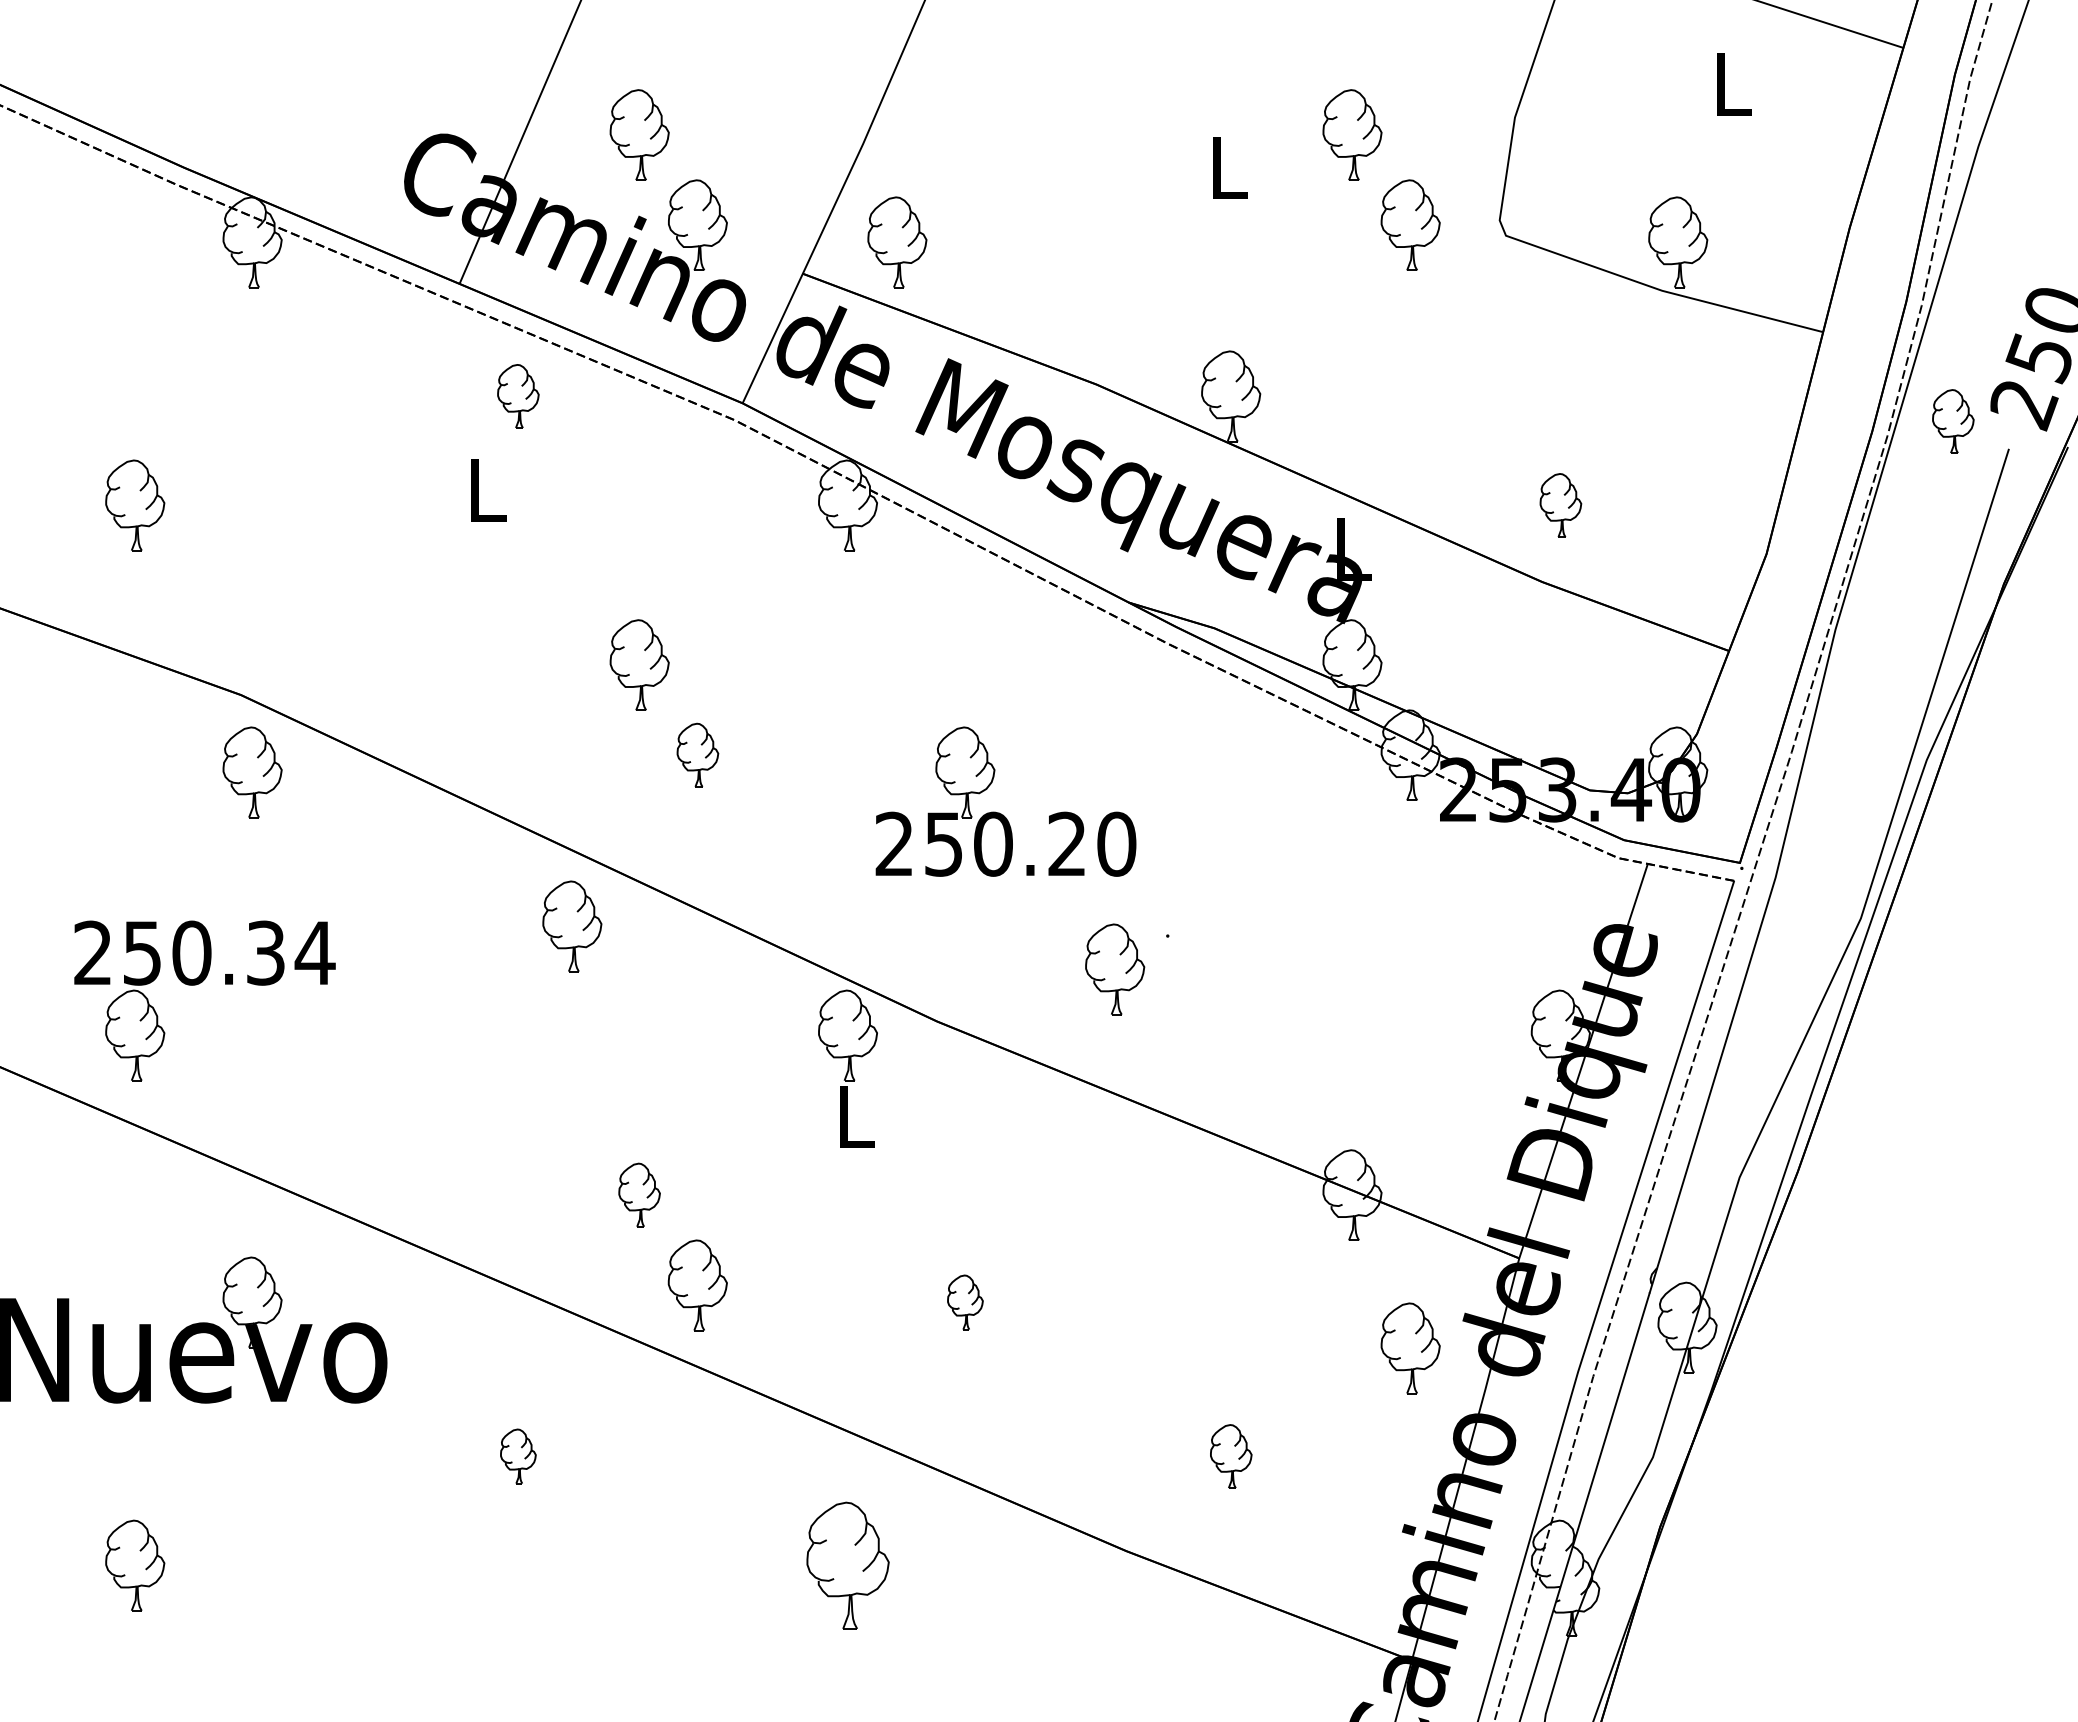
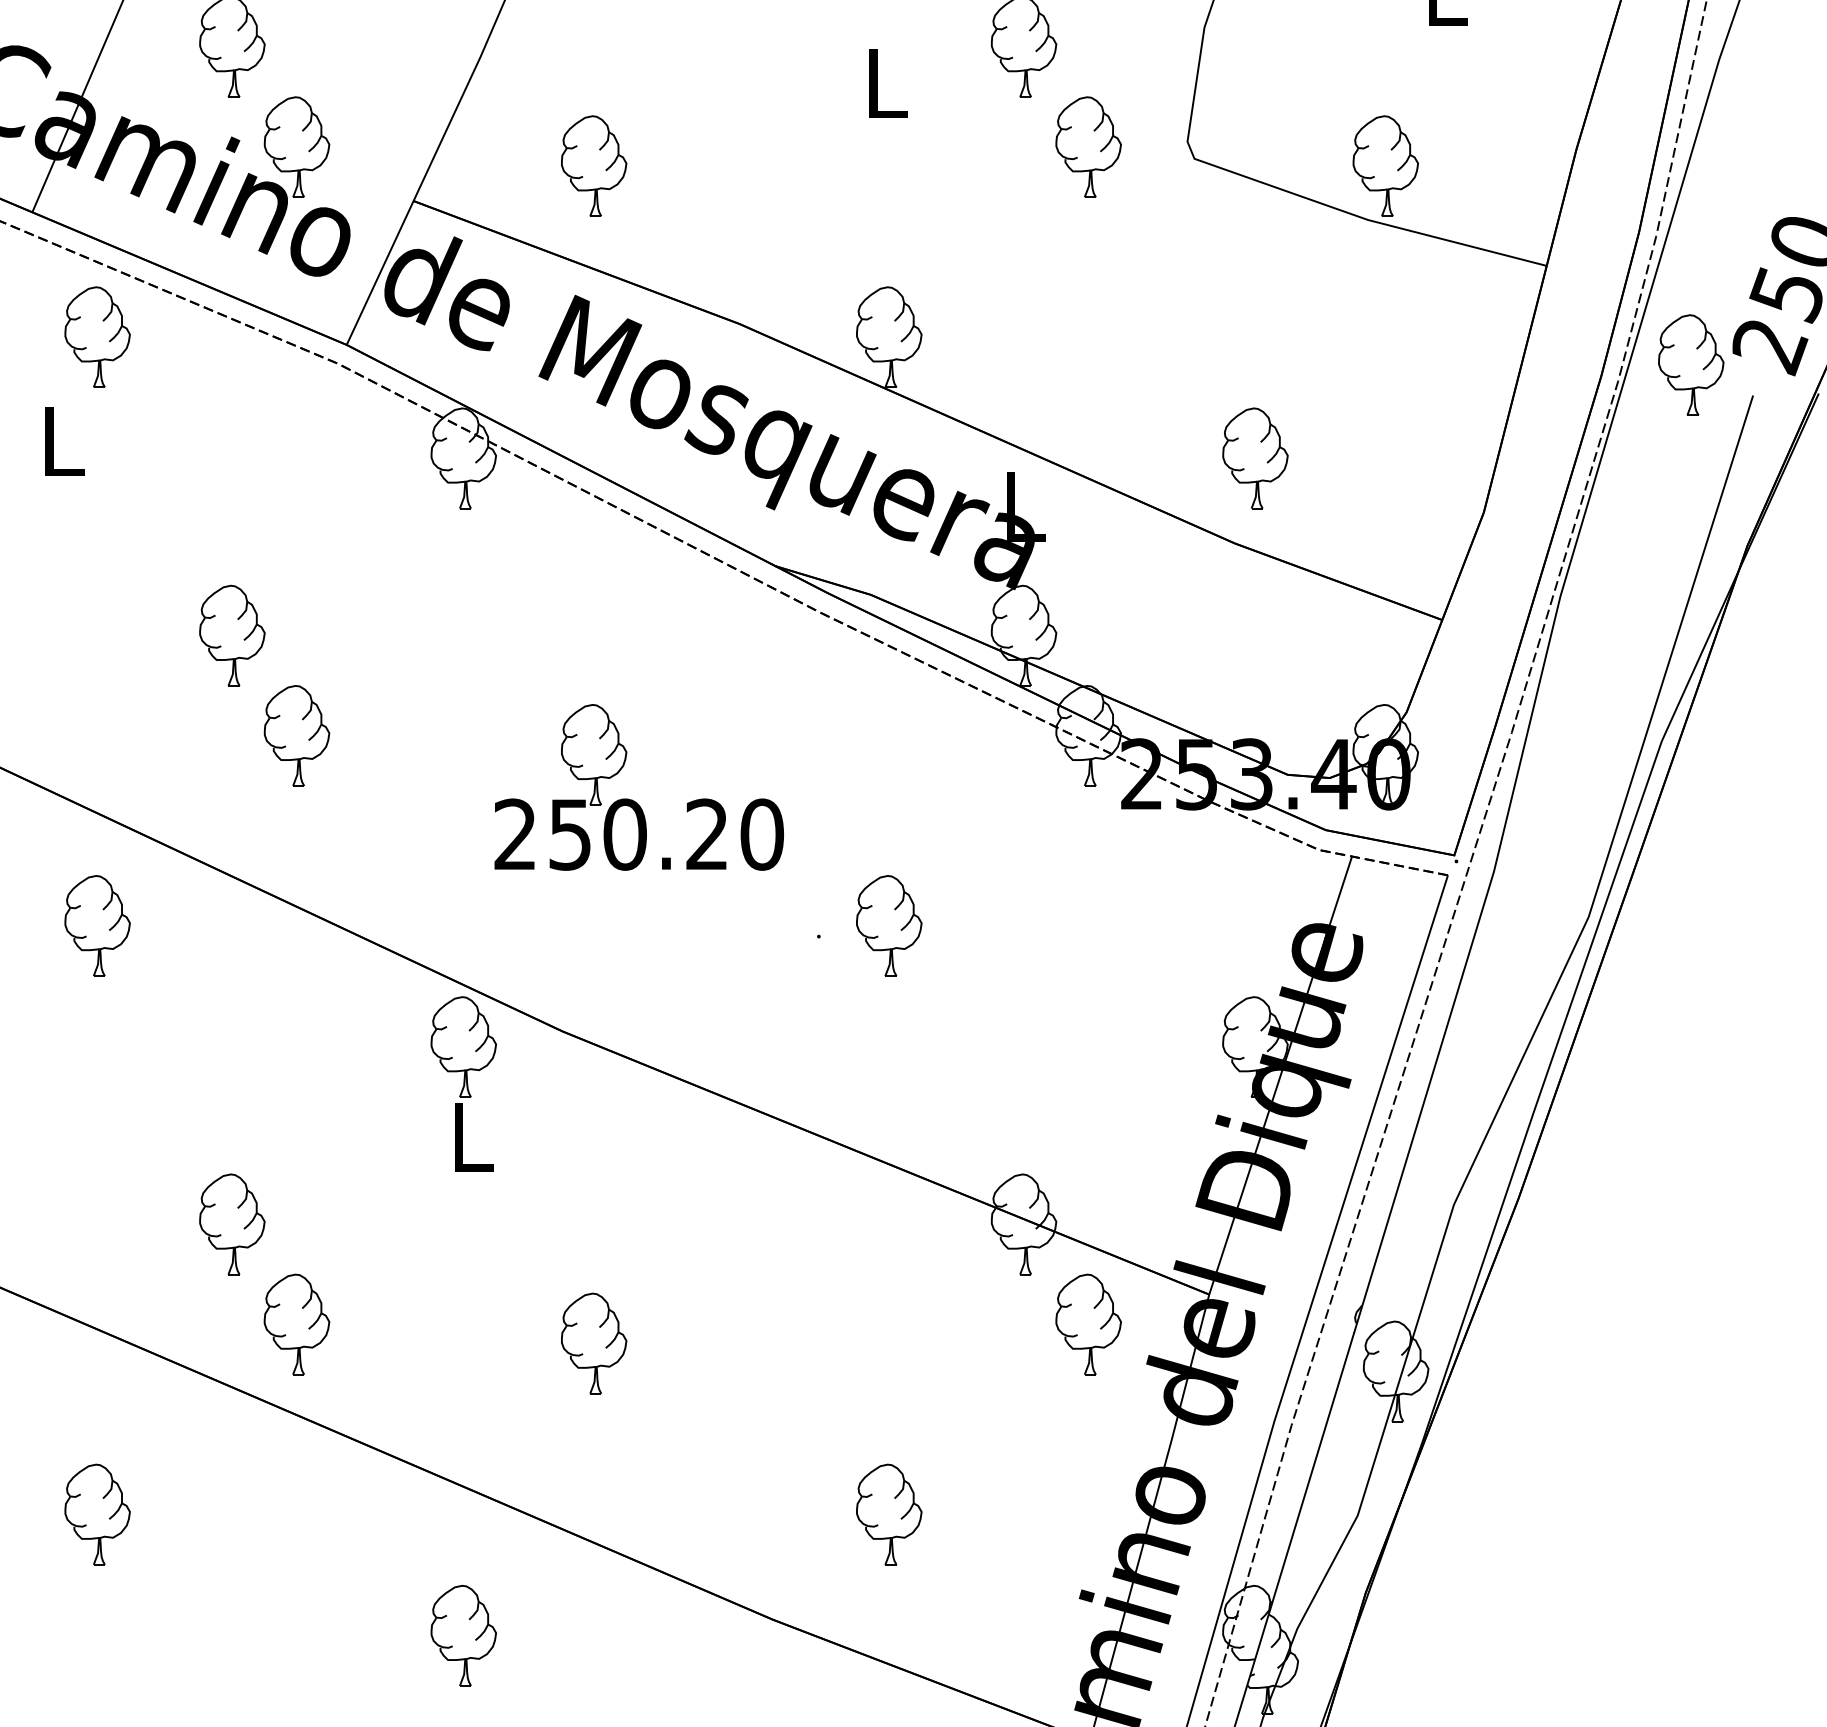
part: (897, 242) -> (594, 166), moved
part: (518, 396) -> (97, 337), size x1.43
part: (1953, 421) -> (1691, 365), size x1.43
part: (1560, 505) -> (1255, 458), size x1.43
part: (697, 754) -> (296, 734), size x1.43
part: (572, 926) -> (97, 925), moved
part: (1115, 969) -> (889, 925), moved
part: (639, 1194) -> (232, 1223), size x1.43
part: (965, 1302) -> (594, 1343), size x1.67
part: (1410, 1348) -> (1088, 1324), moved
part: (518, 1456) -> (97, 1514), size x1.67
part: (1231, 1456) -> (889, 1514), size x1.43
part: (847, 1565) -> (463, 1635), size x0.71

